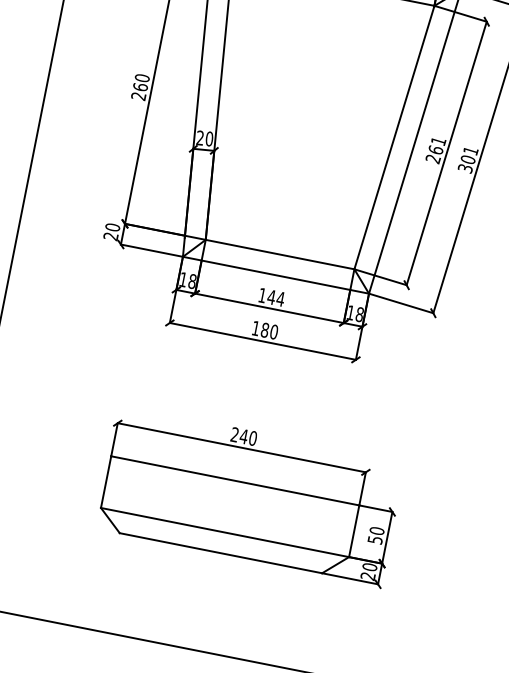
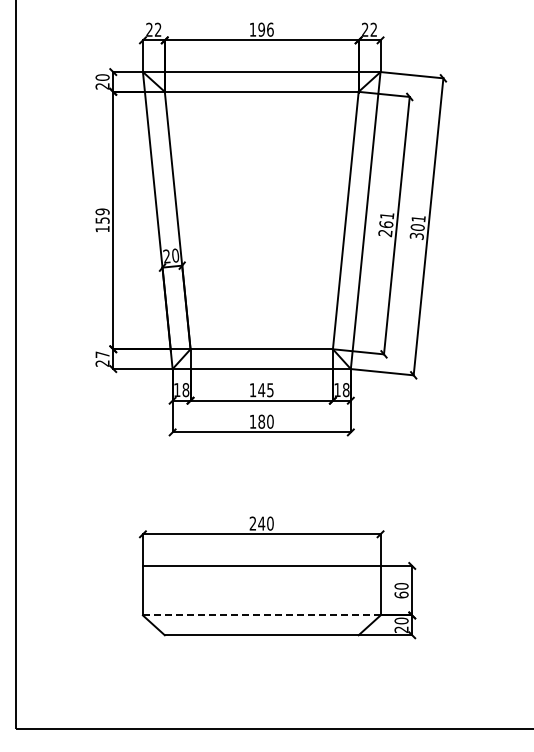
text: (140, 87) -> (102, 220), 260 -> 159
text: (112, 227) -> (102, 354), 20 -> 27
text: (279, 299) -> (269, 390), 144 -> 145
line: (224, 532) -> (261, 615), solid -> dashed
text: (375, 539) -> (401, 594), 50 -> 60

